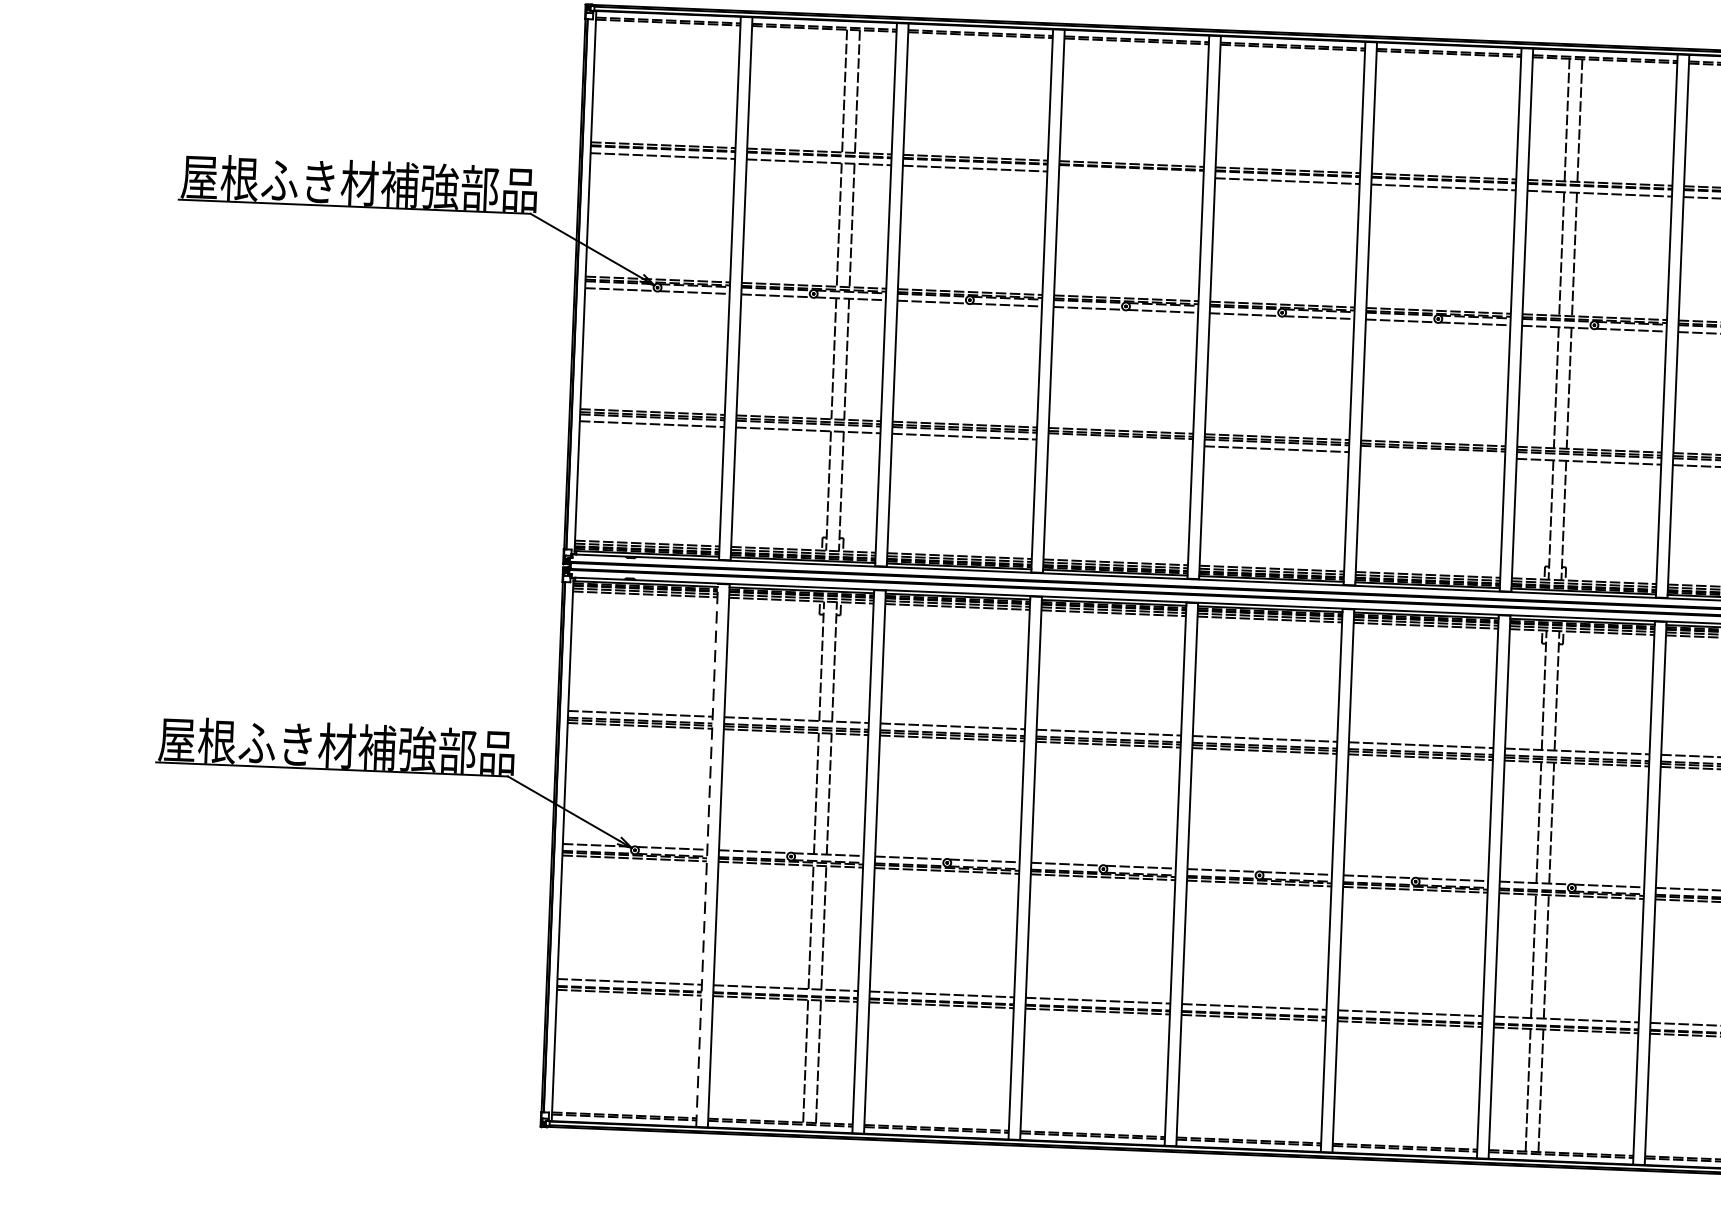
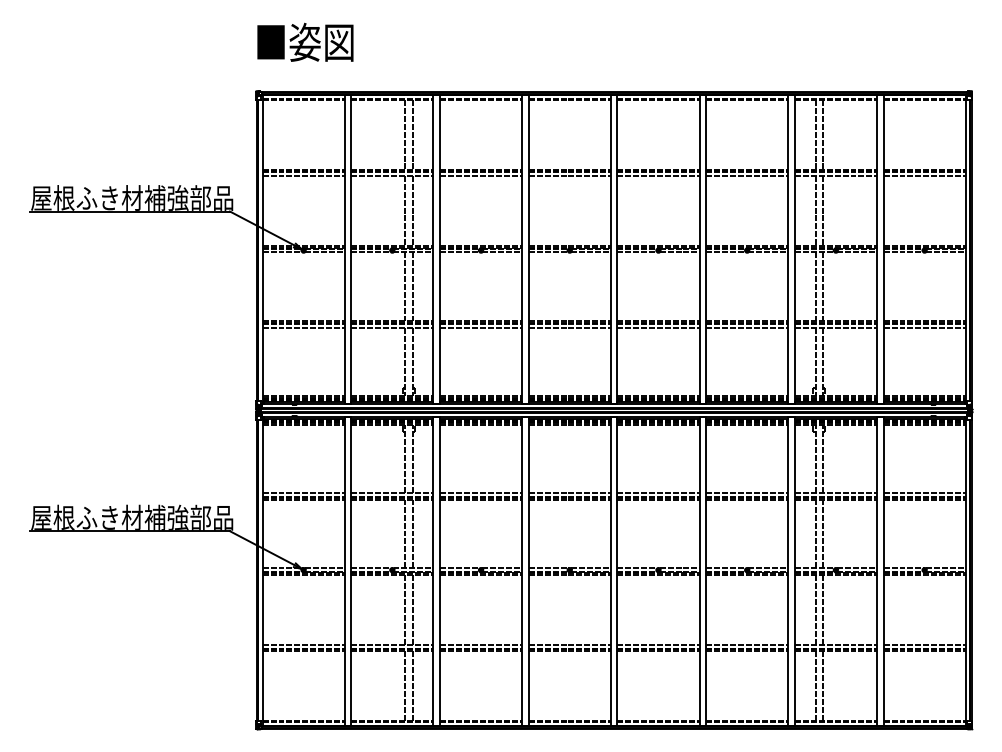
line: (1130, 174) -> (569, 175), added
line: (1119, 443) -> (569, 328), added
line: (1433, 456) -> (747, 328), added
line: (706, 853) -> (344, 570), dashed -> solid

